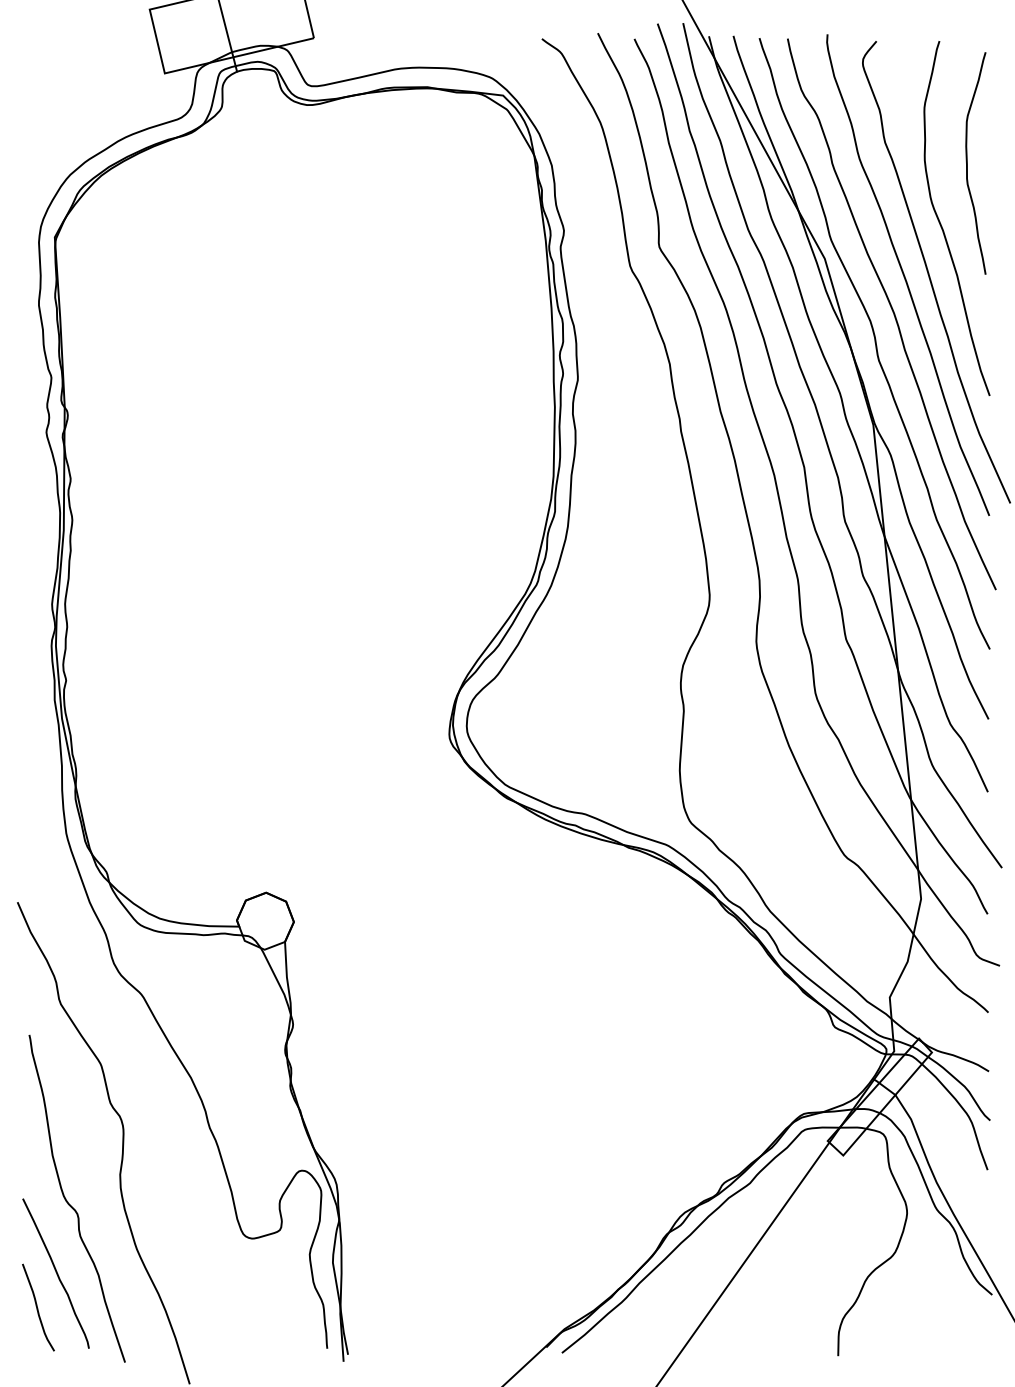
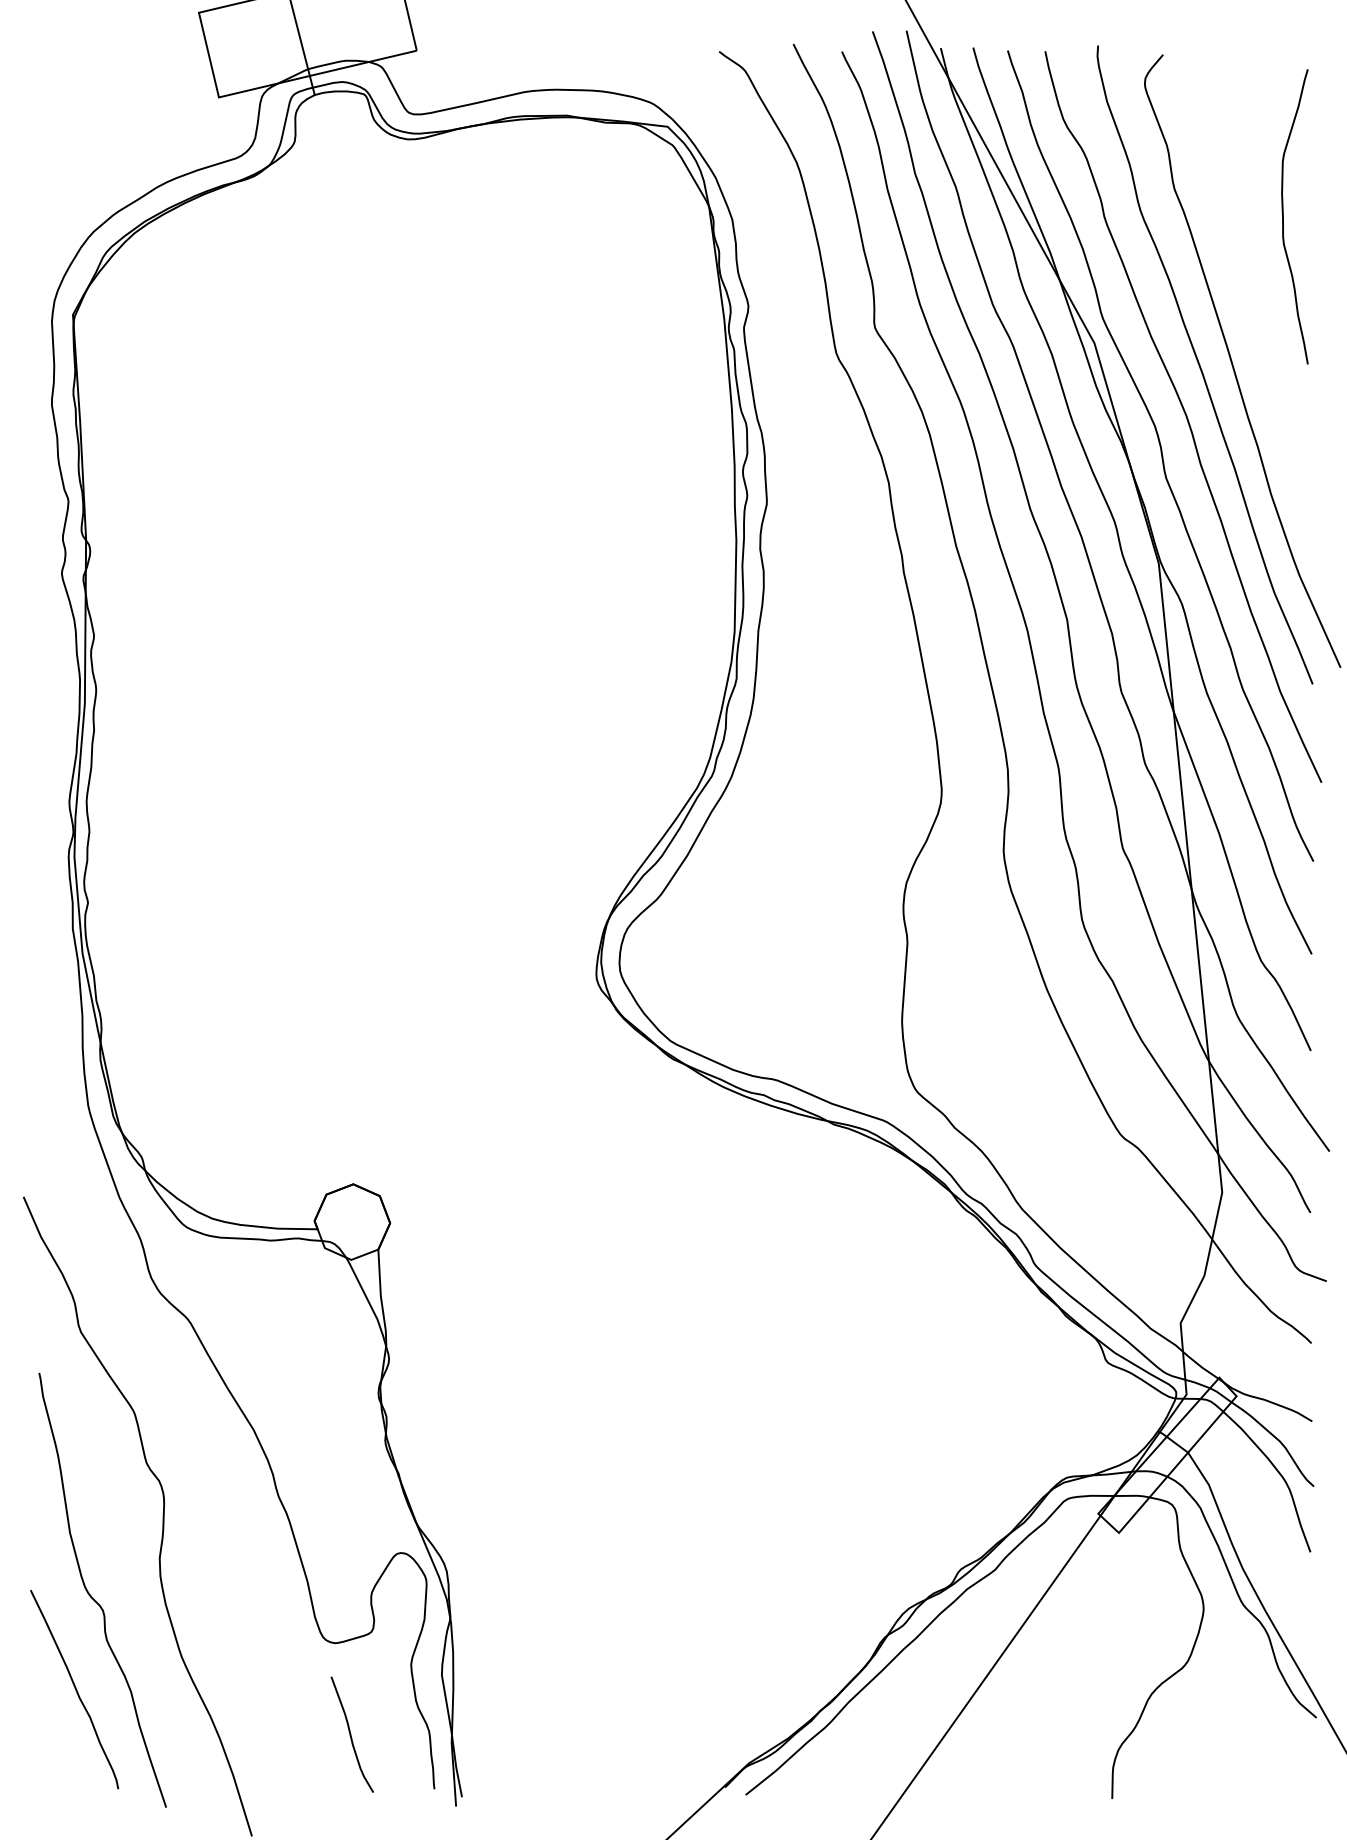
curve: (941, 225) -> (1249, 298), removed
curve: (37, 1307) -> (351, 1734), moved

